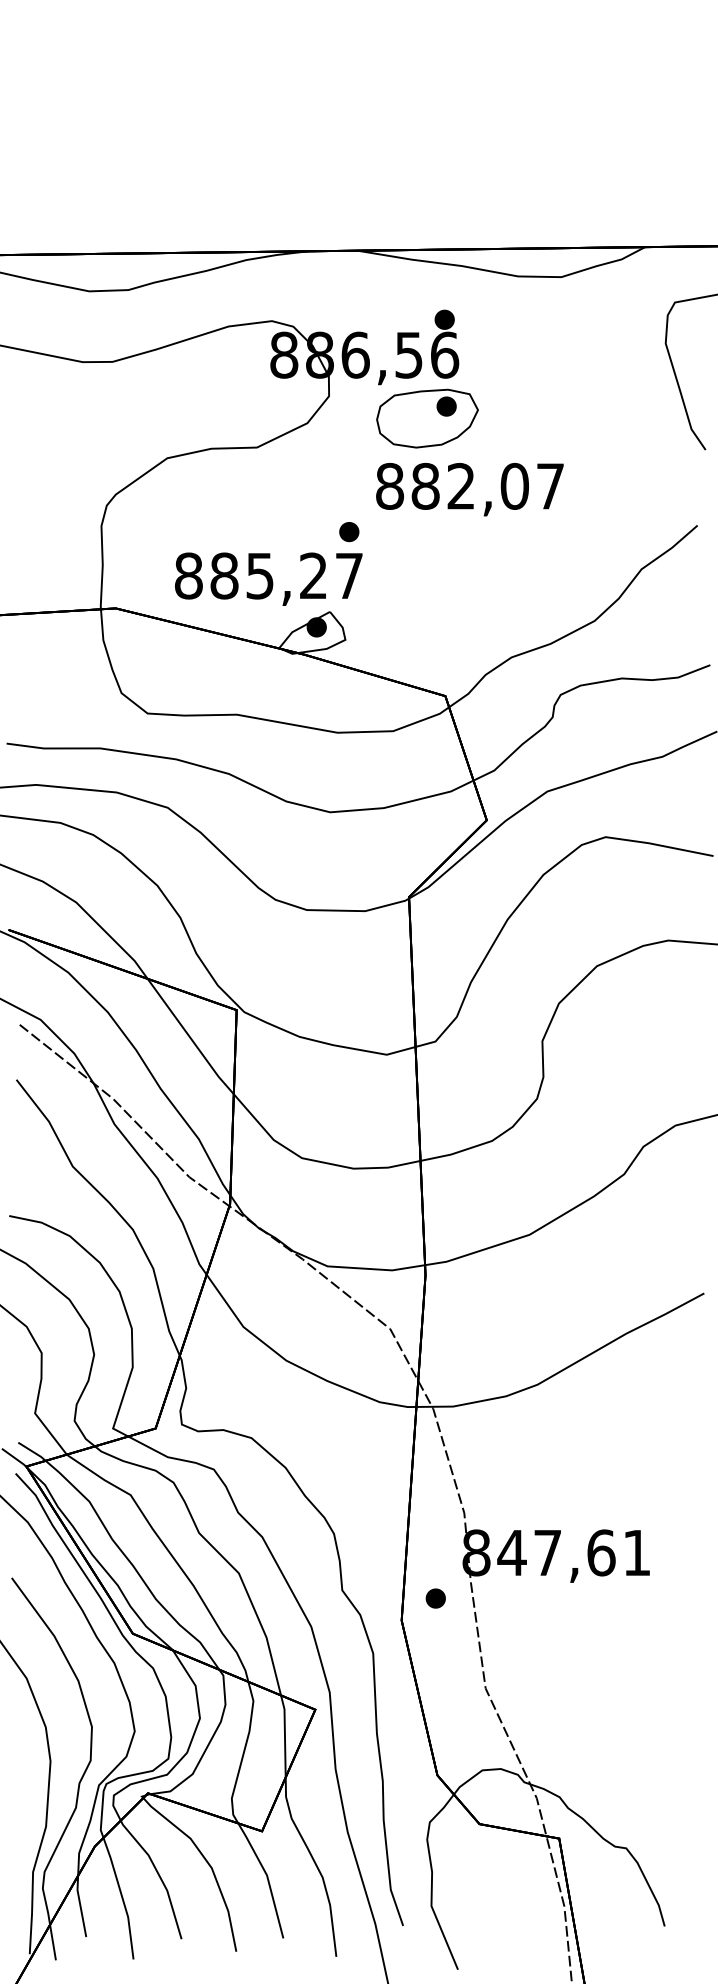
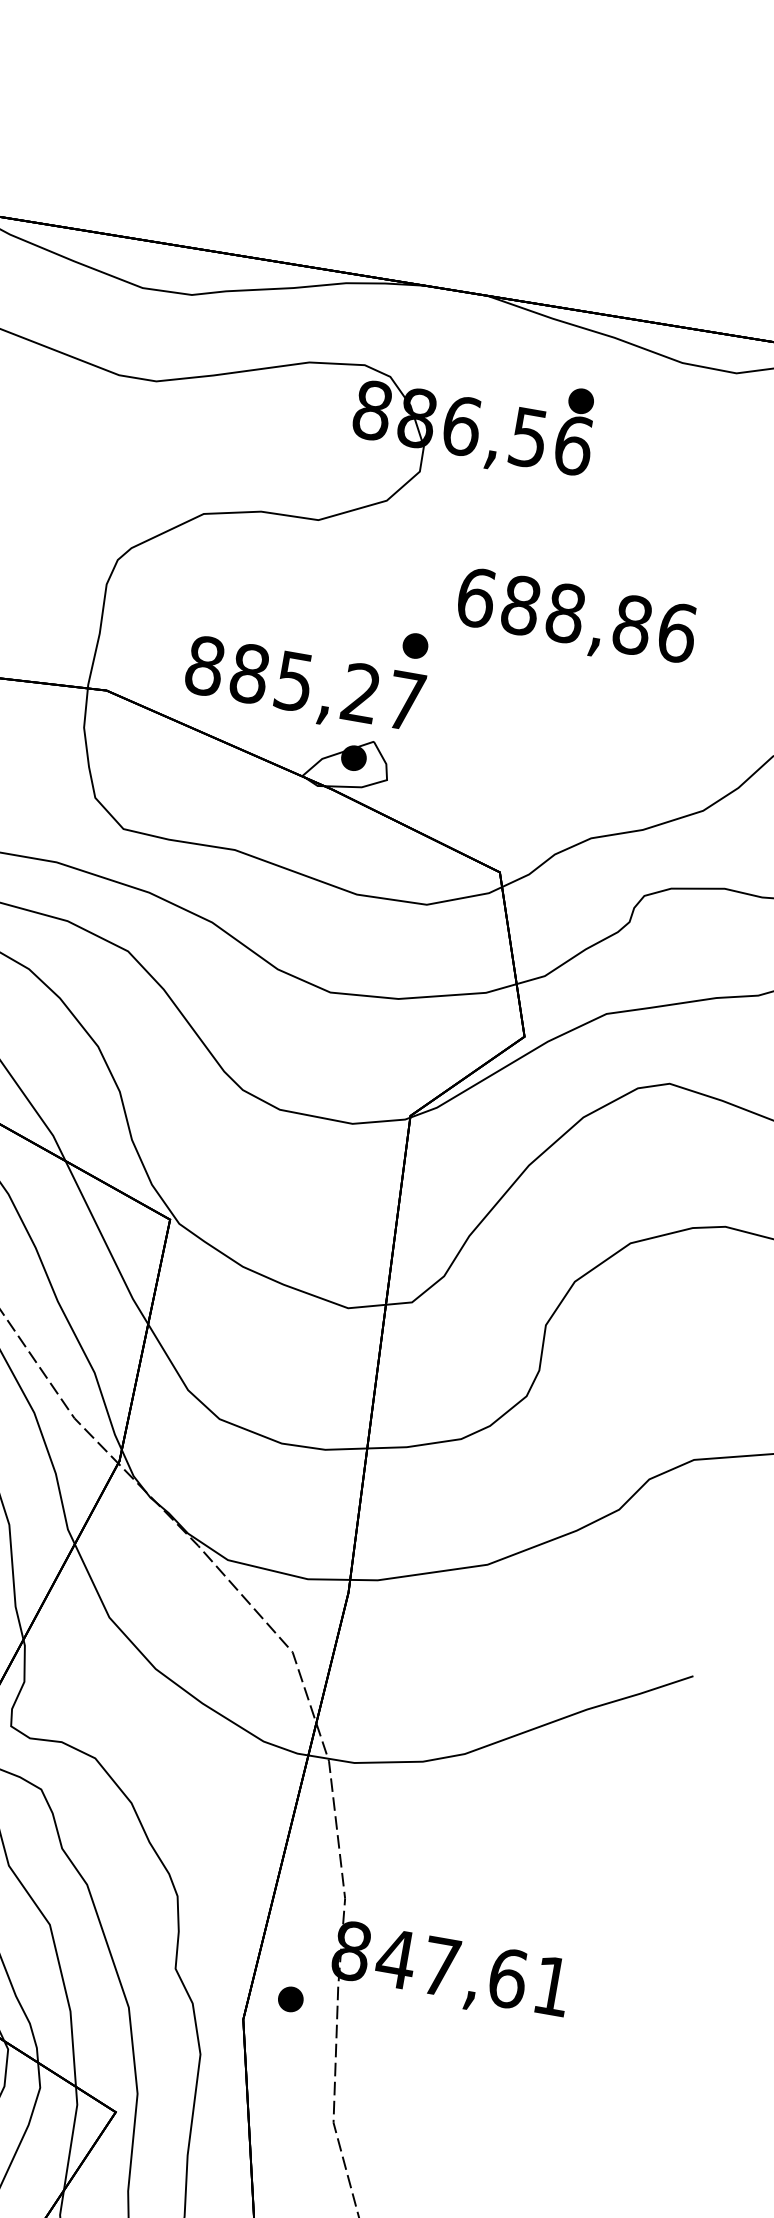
part: (427, 418) -> (538, 521), removed
text: (470, 485) -> (577, 614), 882,07 -> 688,86

